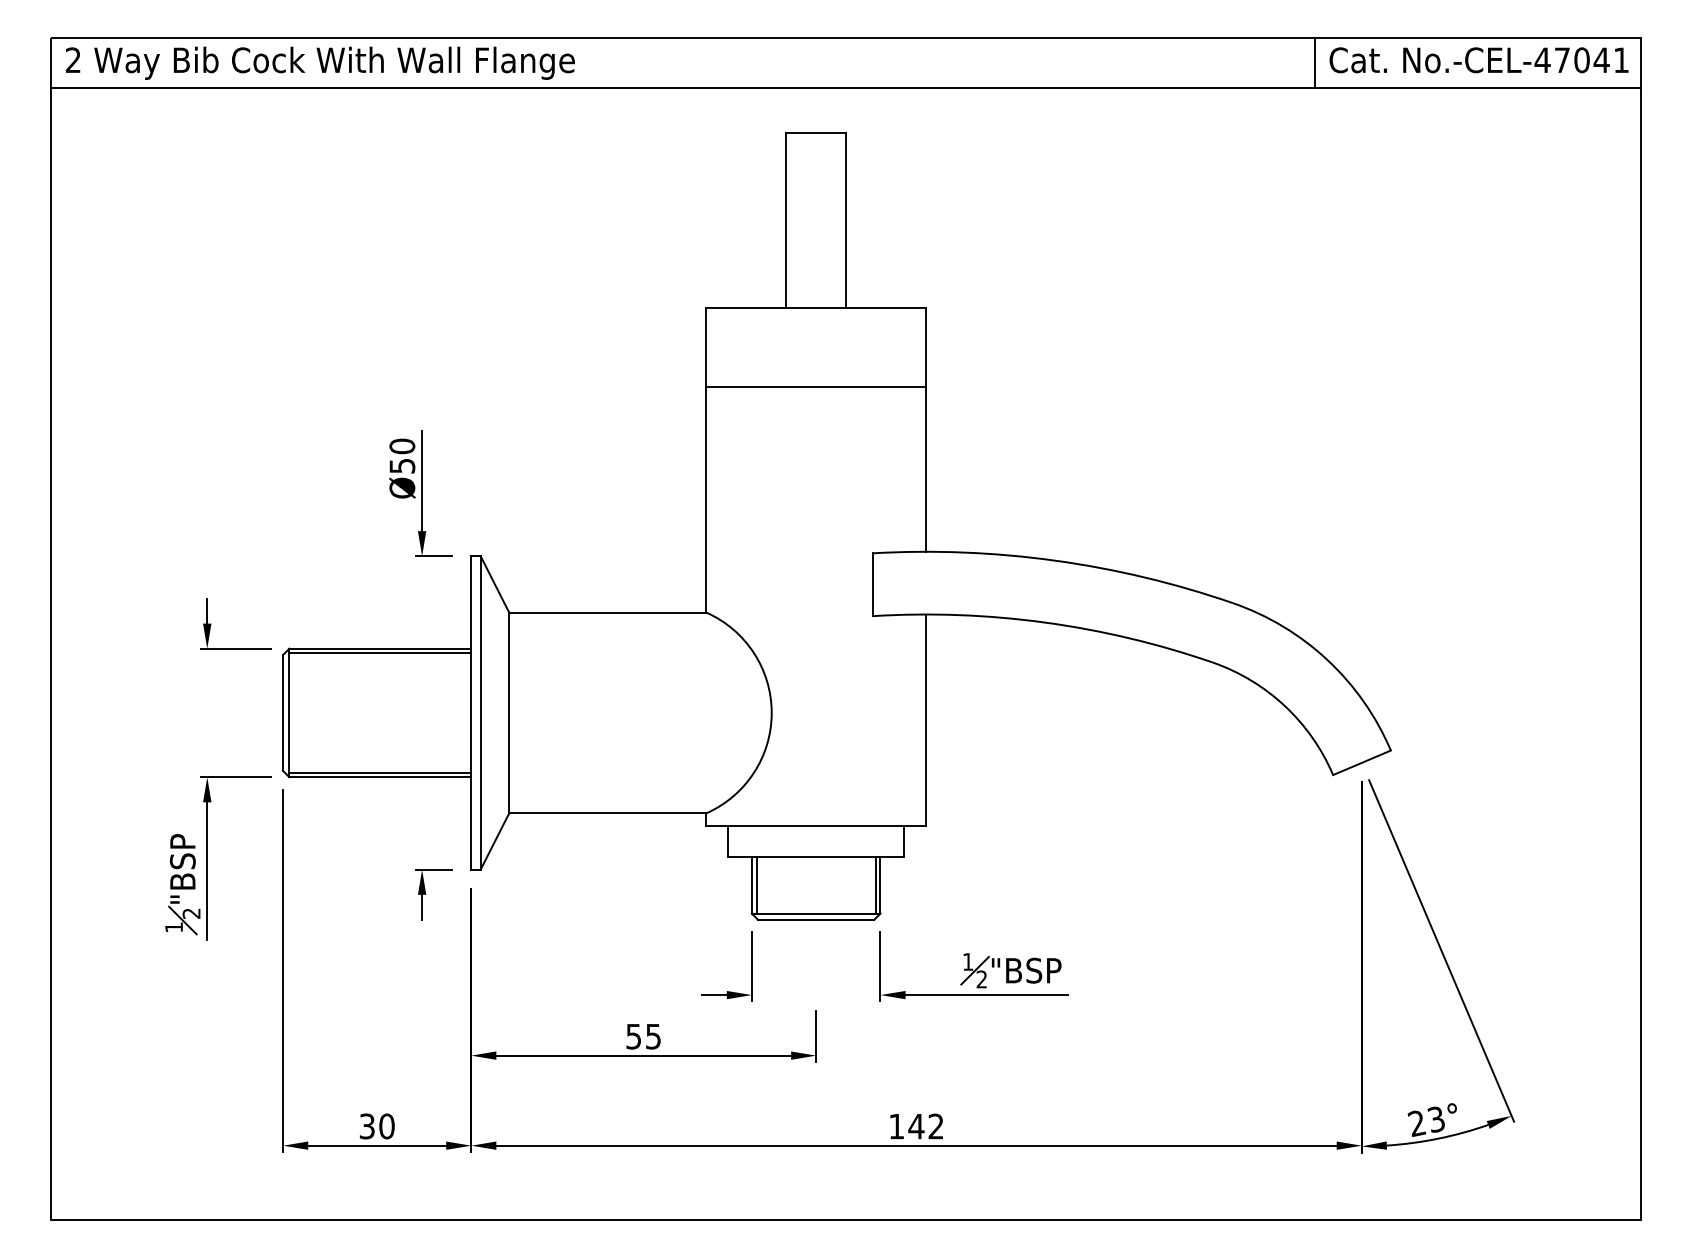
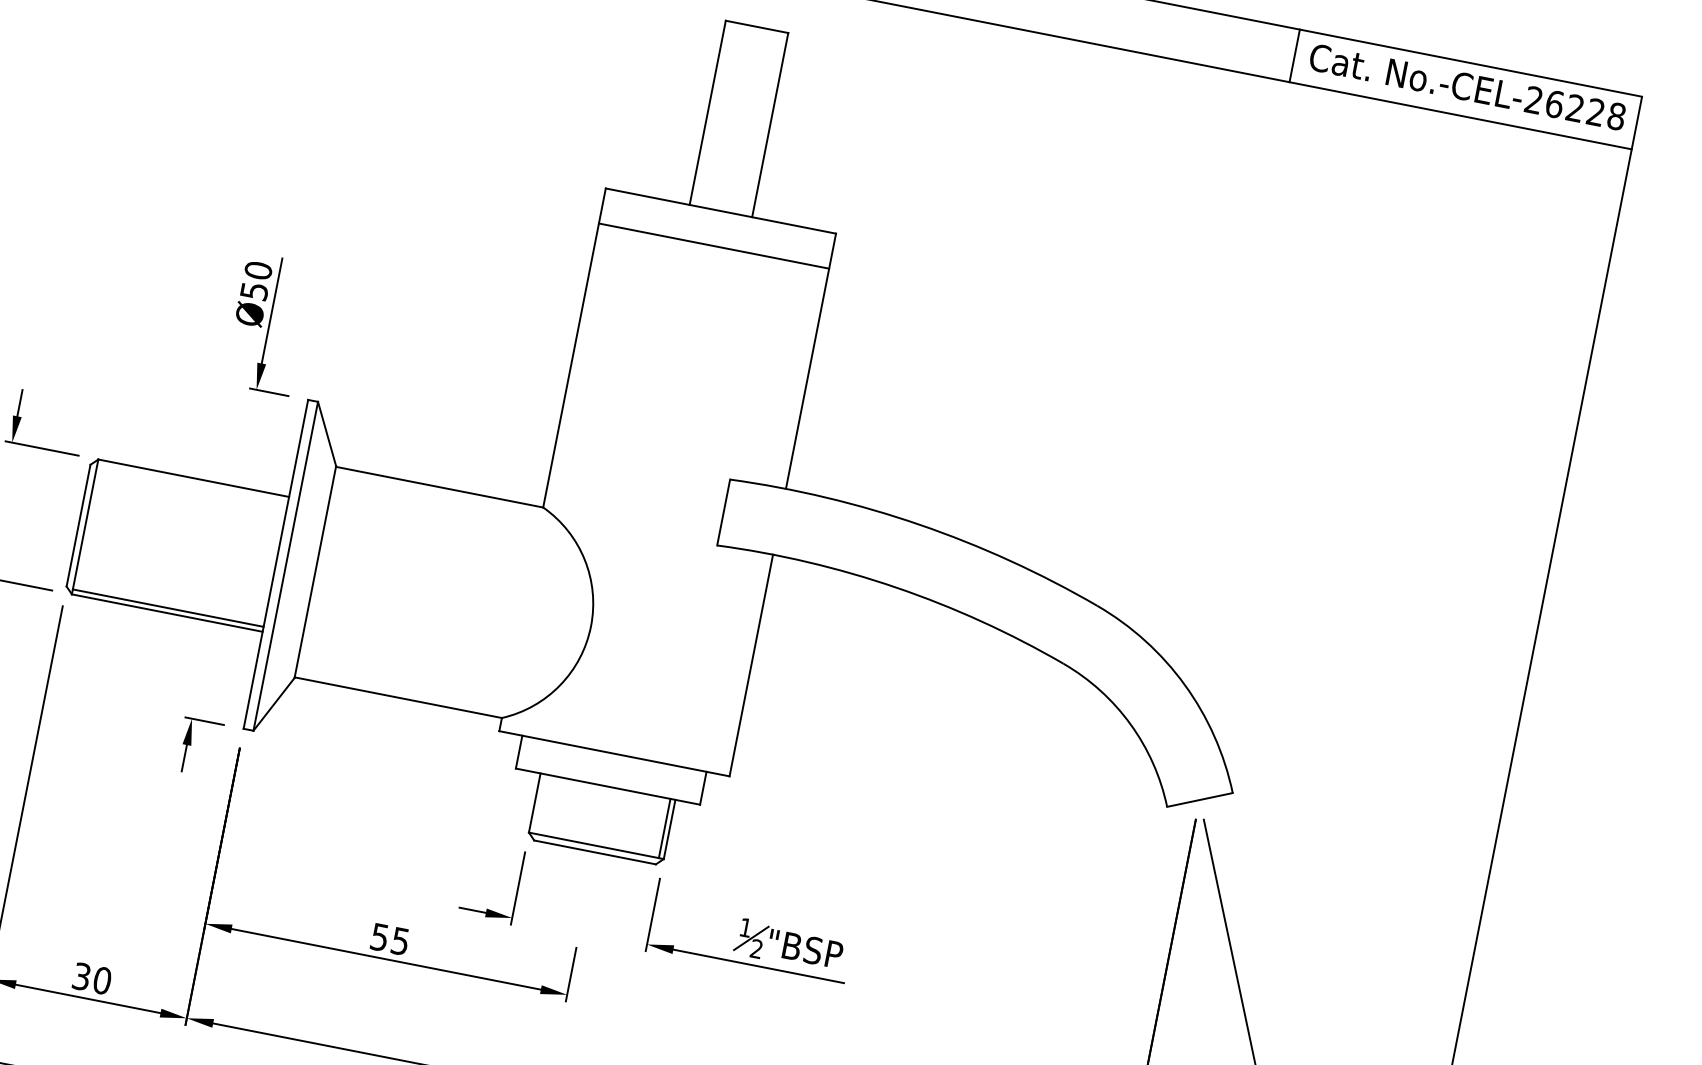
text: (1581, 60) -> (1574, 108), No.-CEL-47041 -> No.-CEL-26228
line: (815, 386) -> (713, 245), moved
line: (380, 653) -> (192, 483), removed
line: (756, 885) -> (539, 804), removed

